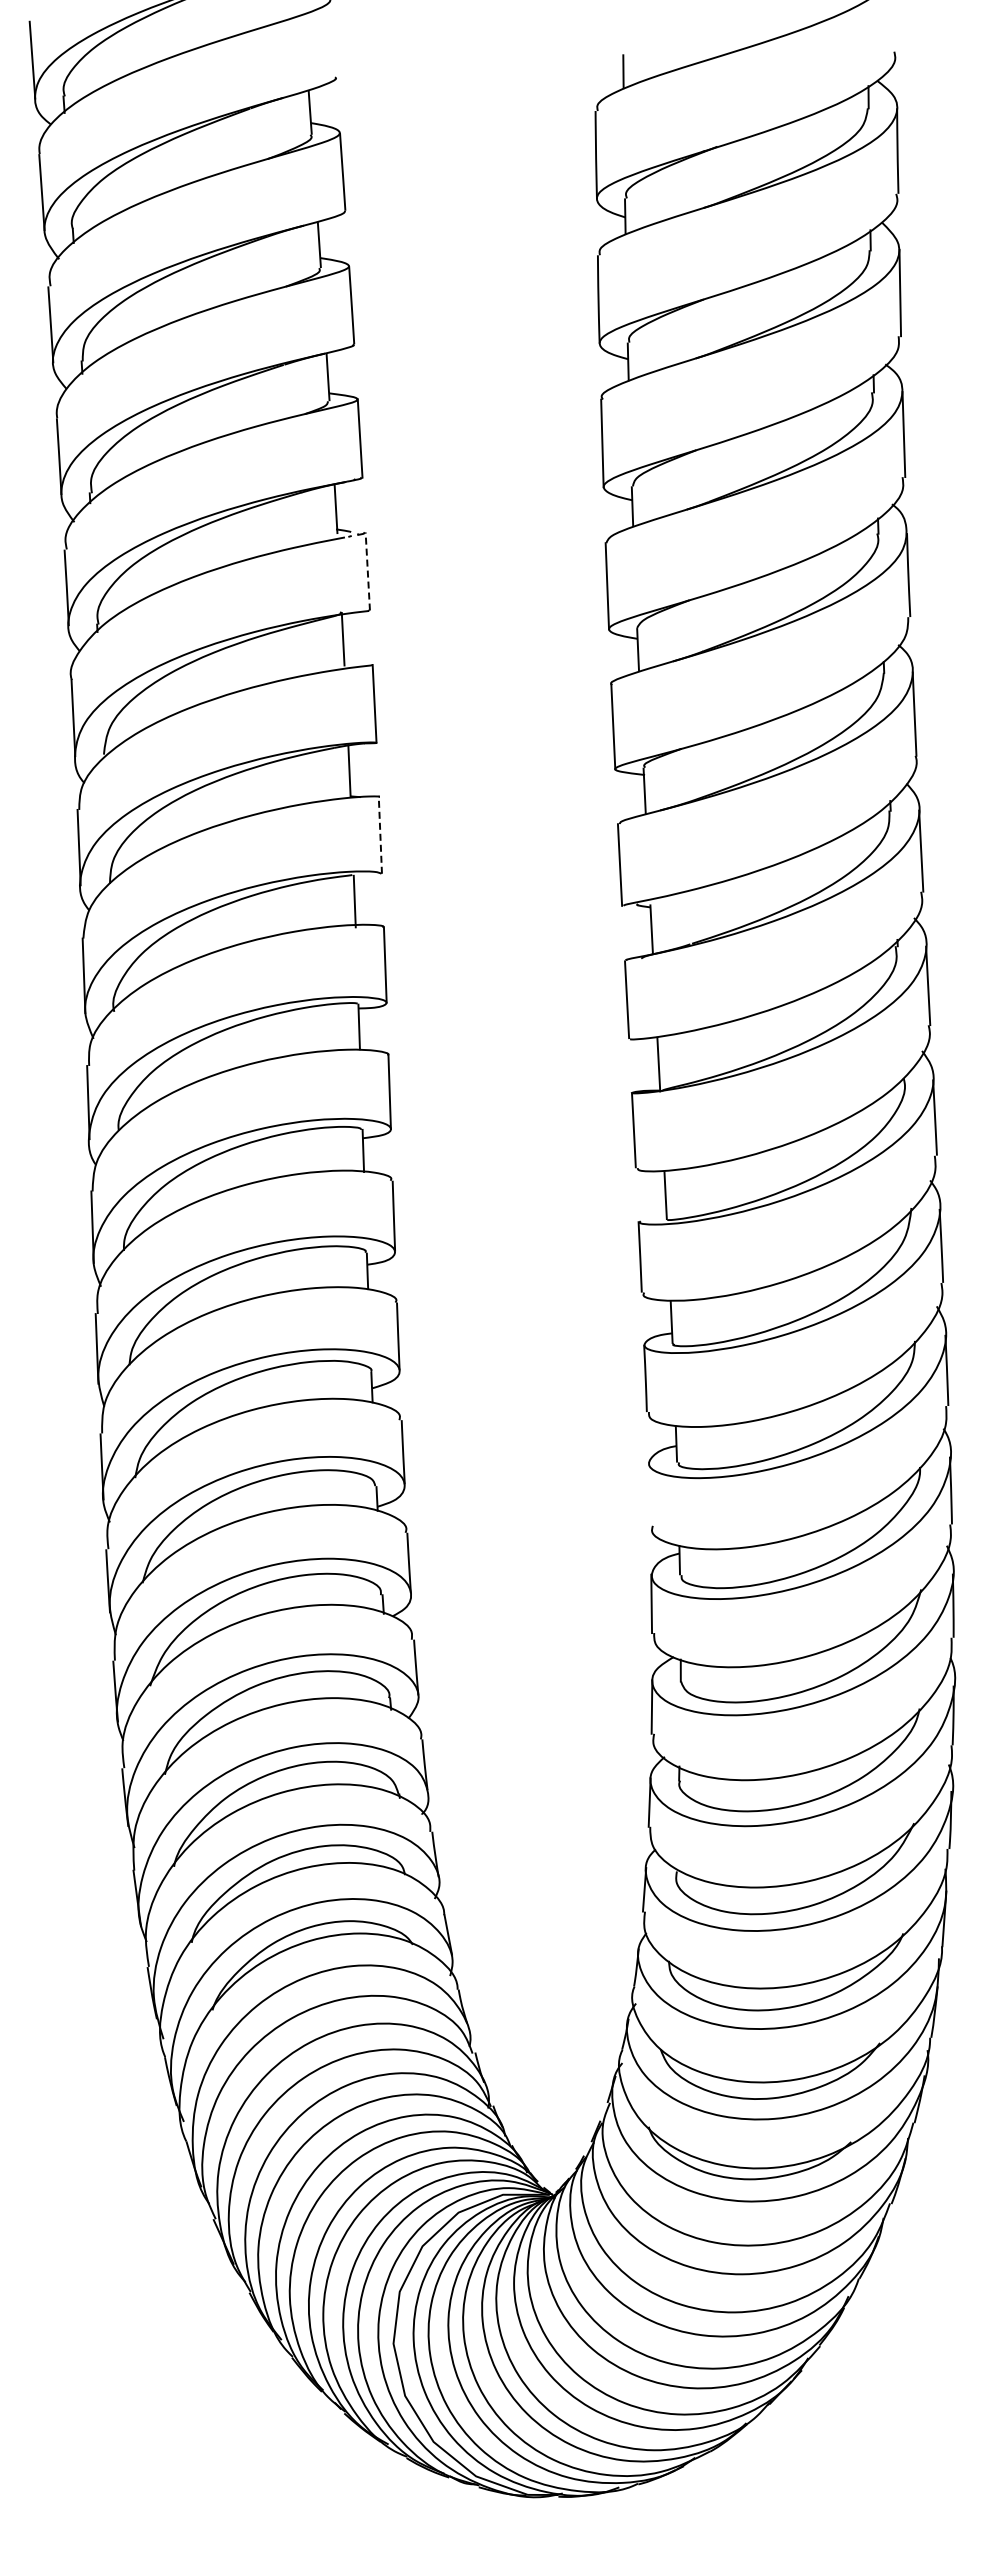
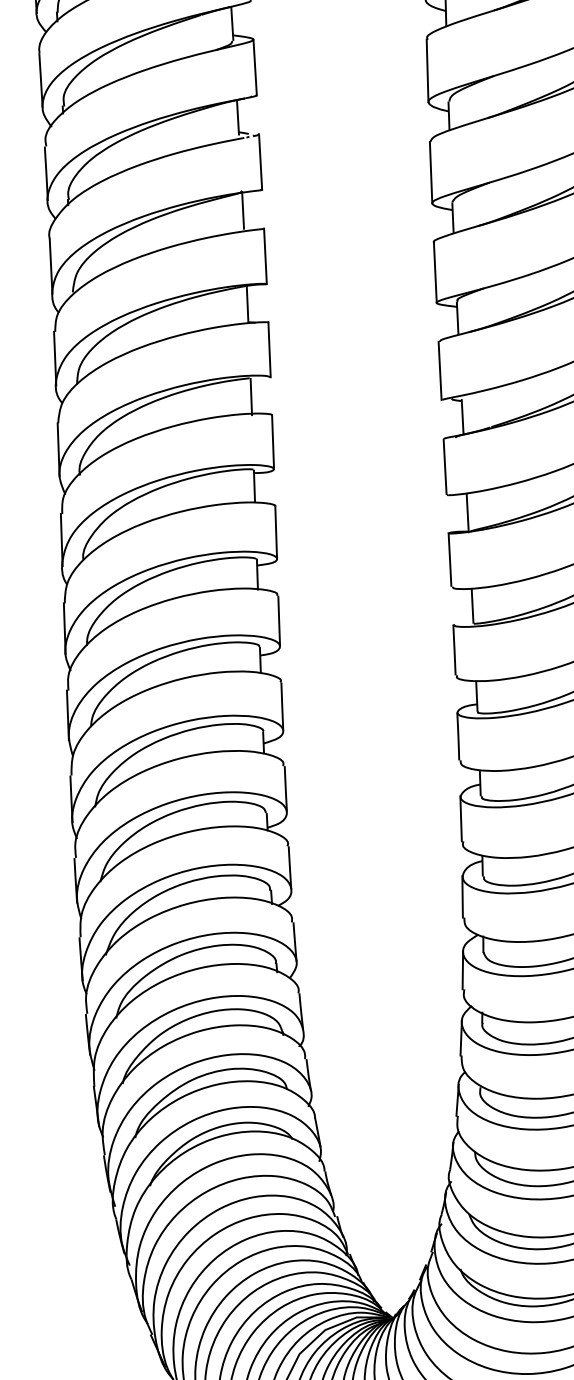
line: (367, 570) -> (260, 161), dashed -> solid
line: (380, 835) -> (269, 350), dashed -> solid
line: (649, 1493) -> (461, 818), added

